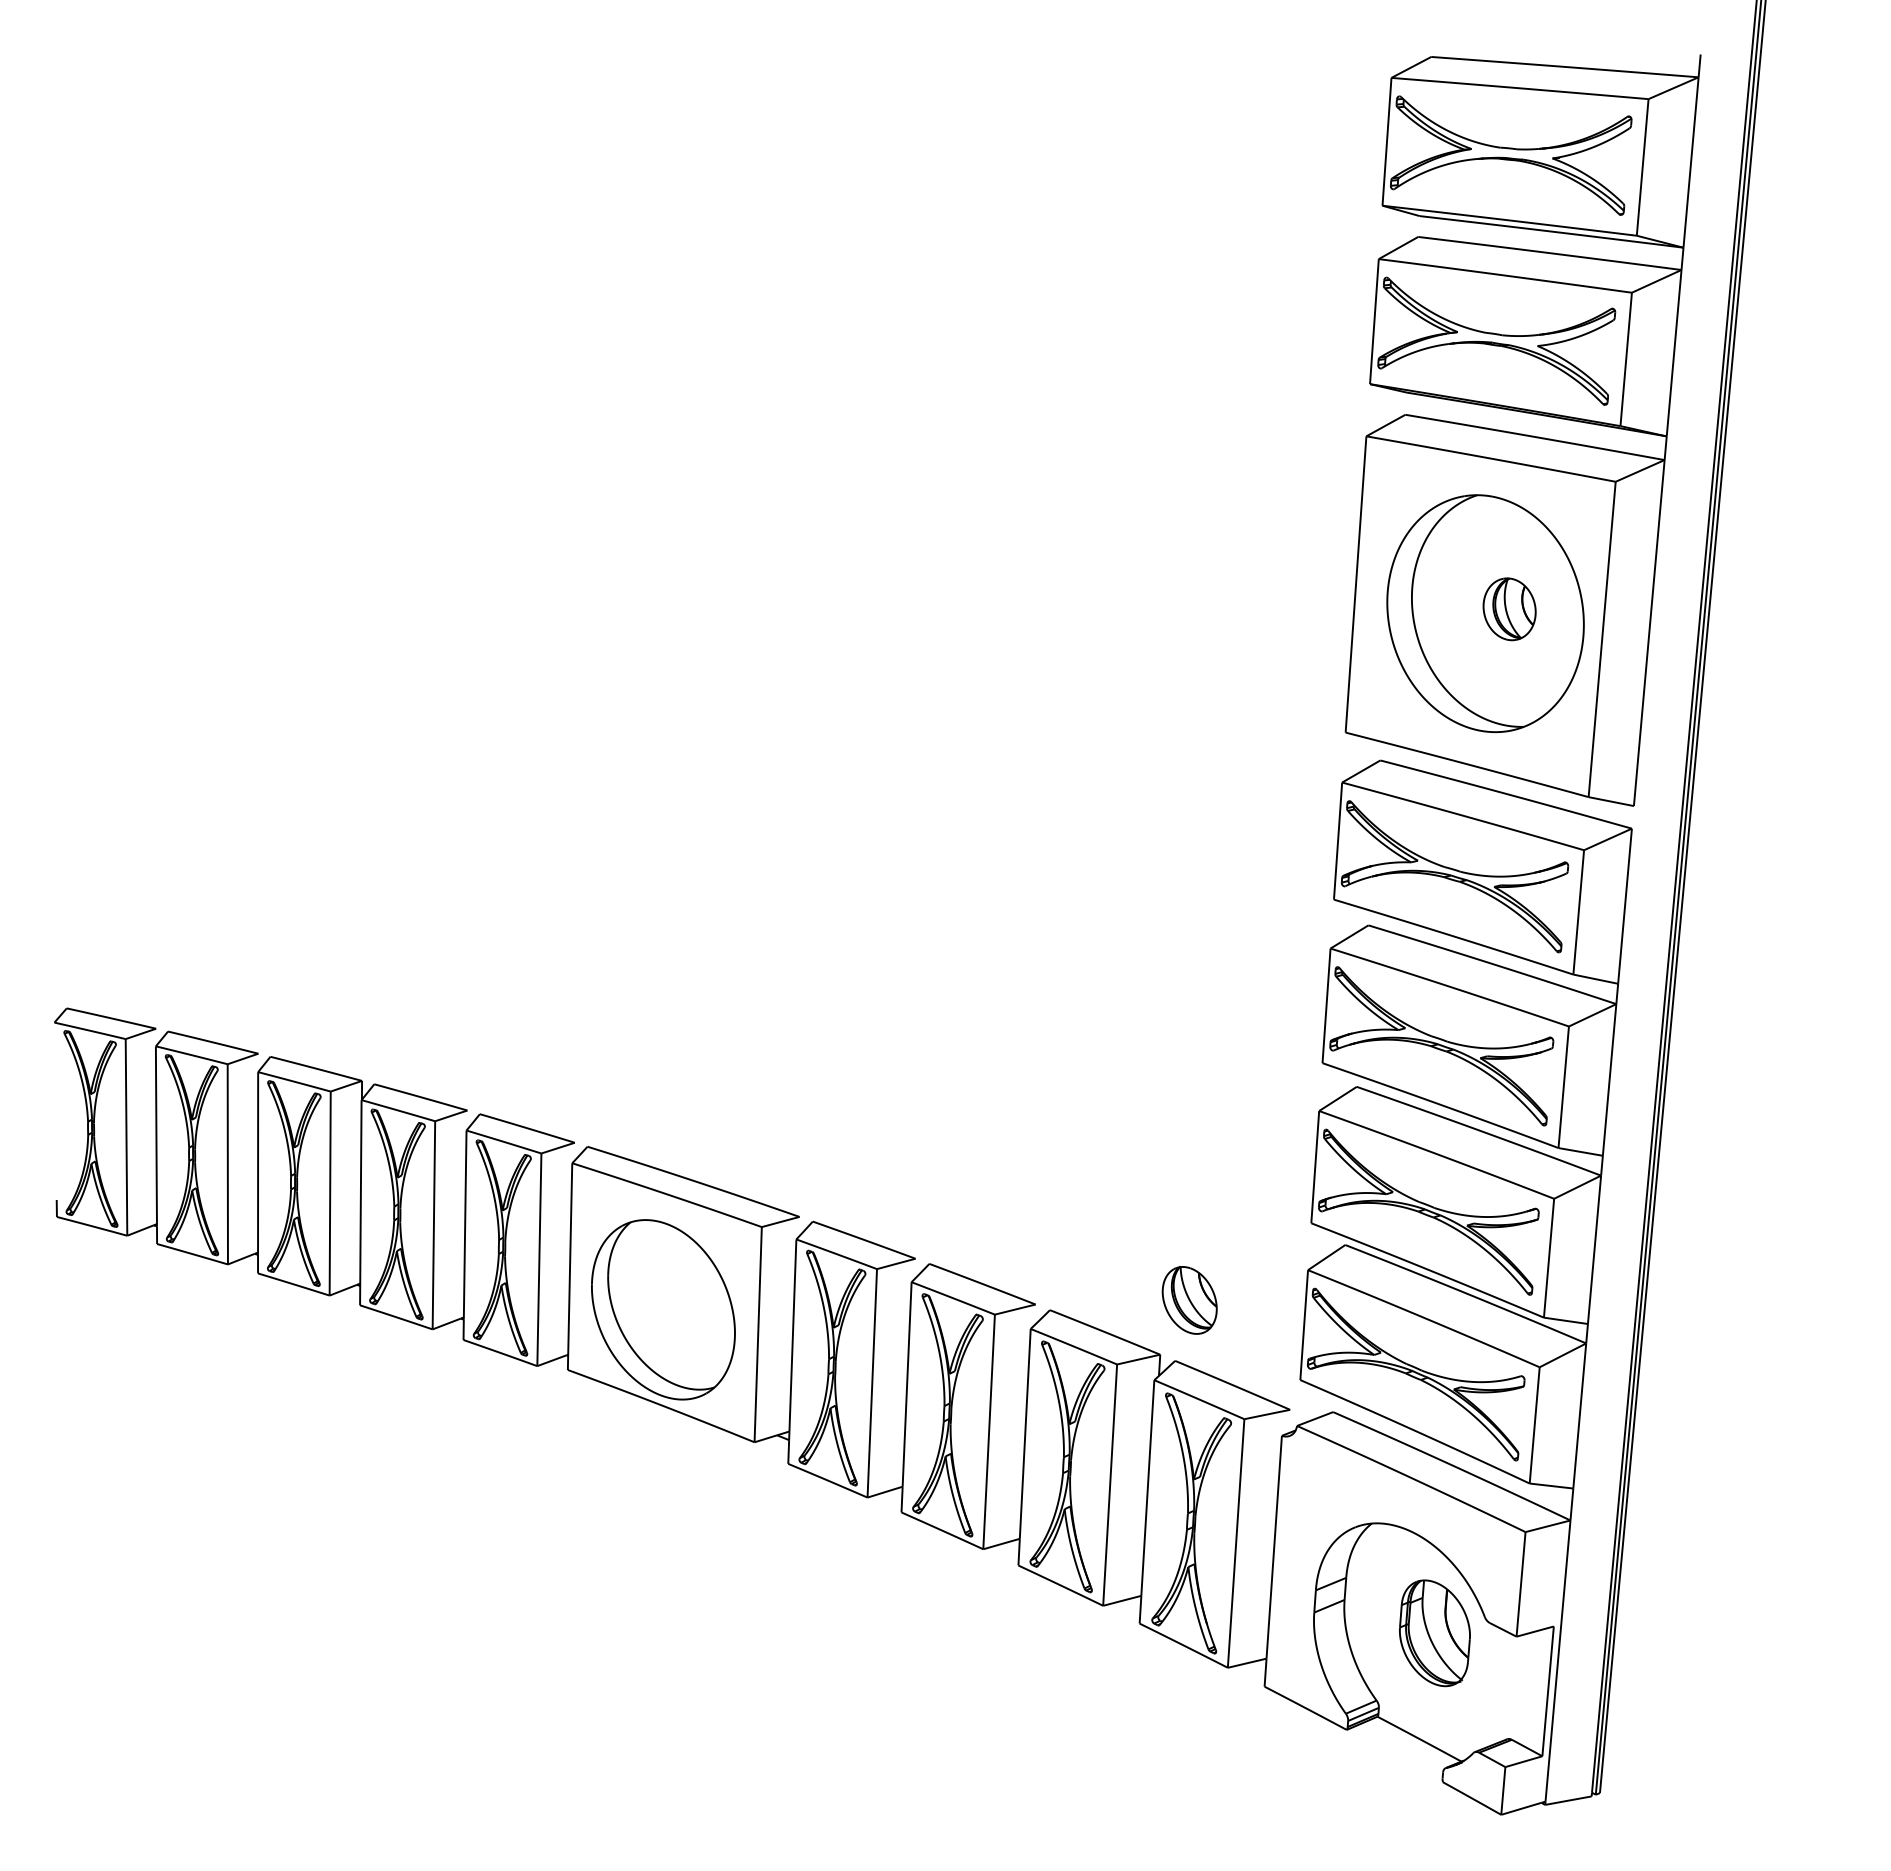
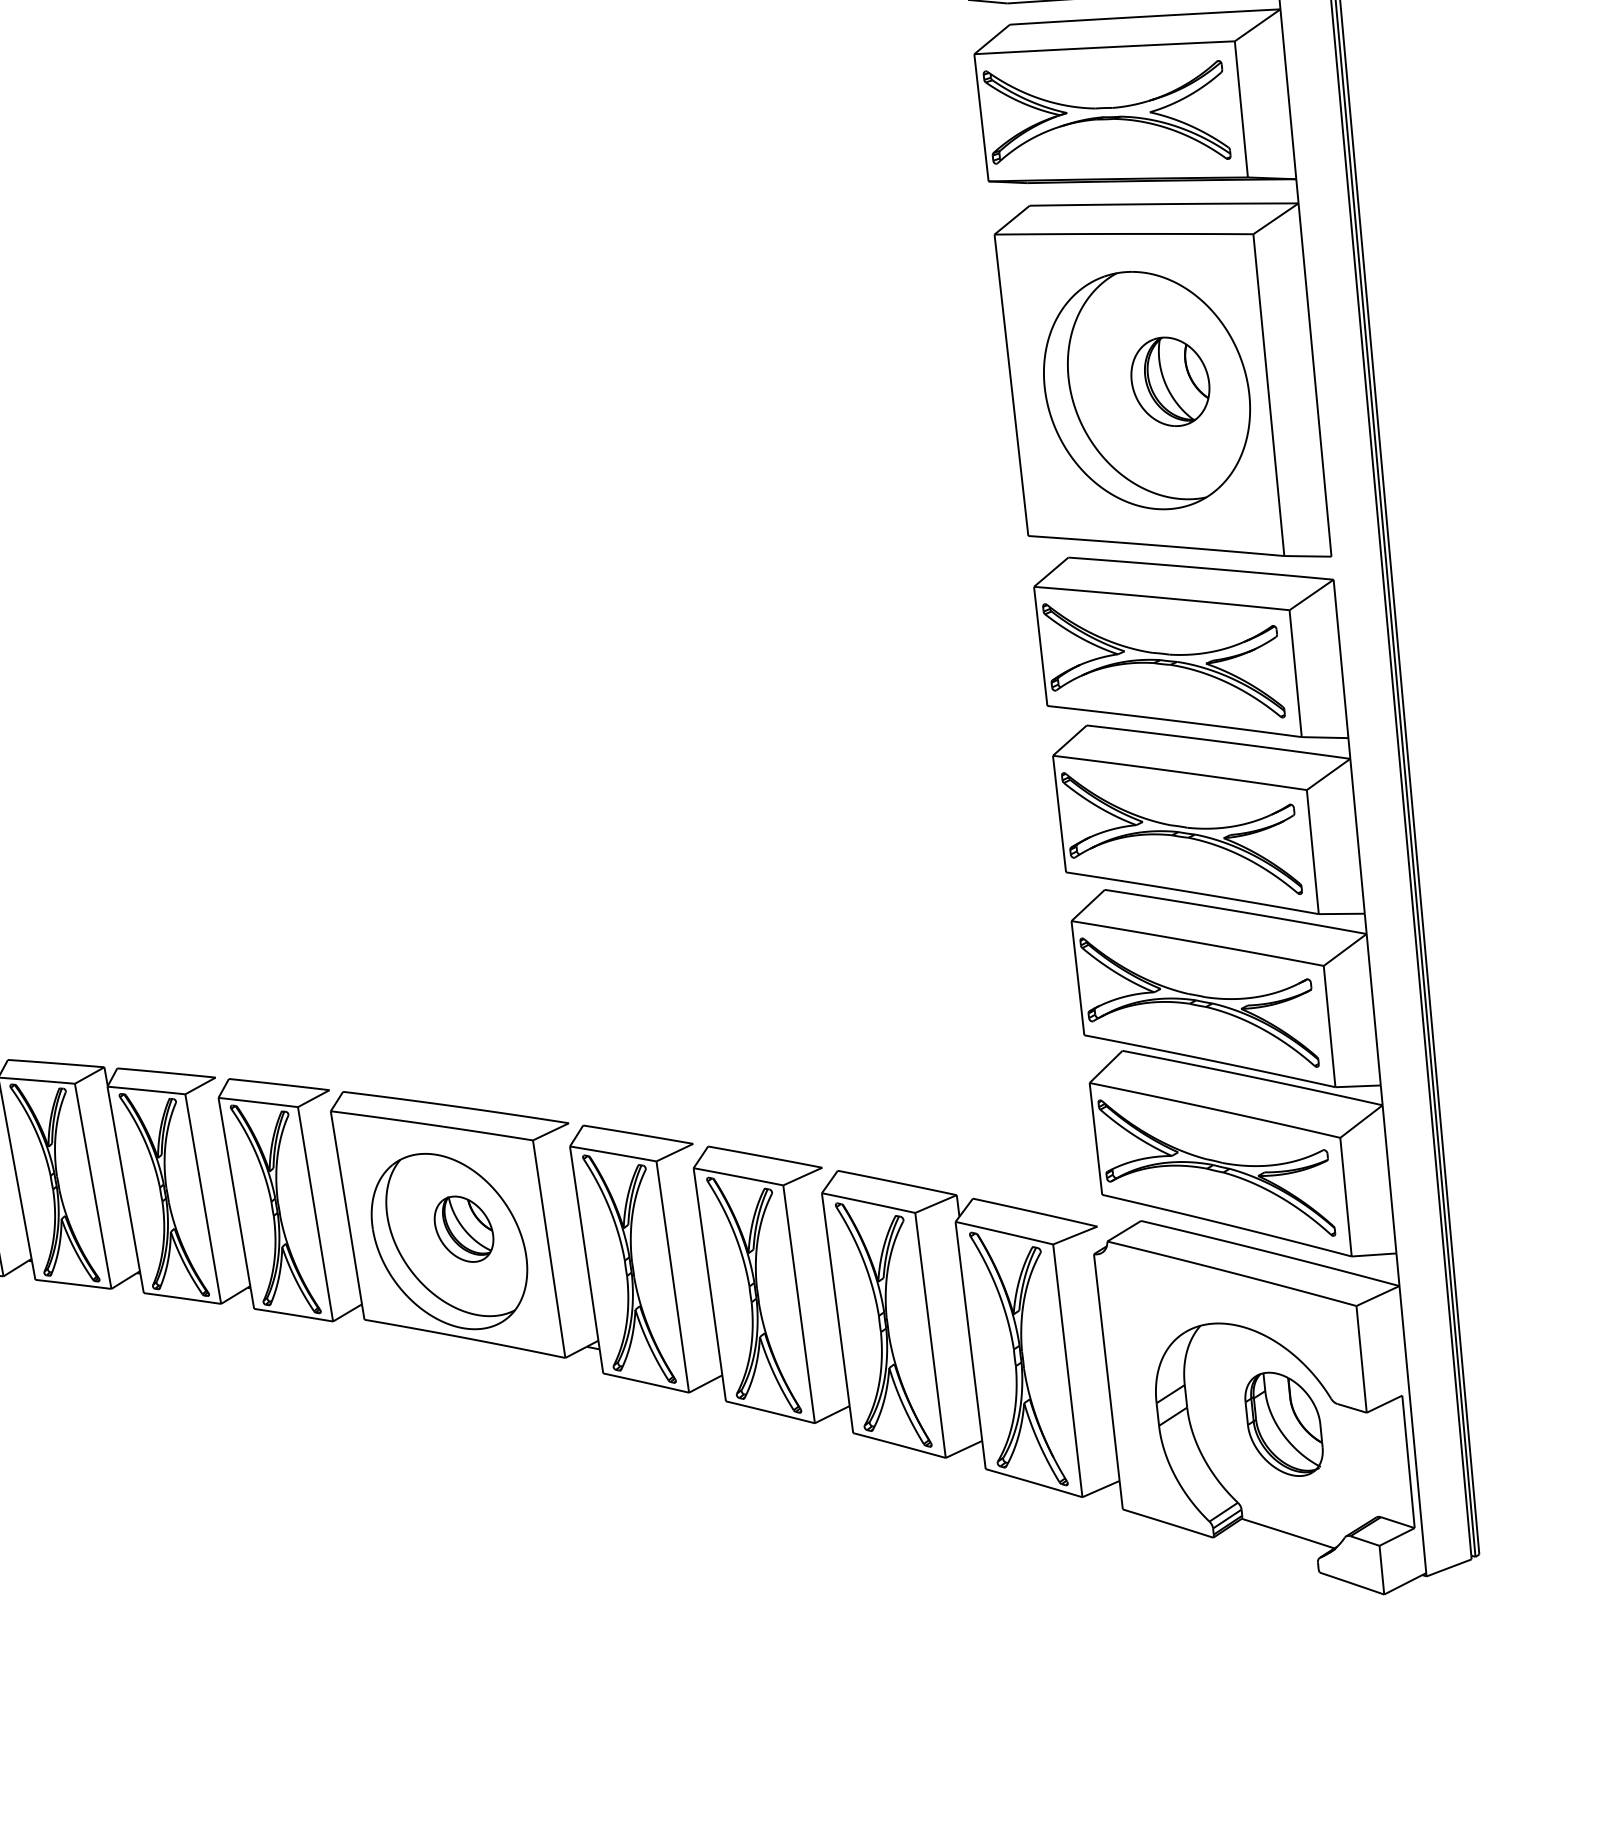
part: (1509, 609) -> (1170, 382), size x1.43
part: (1189, 1300) -> (463, 1229), moved

